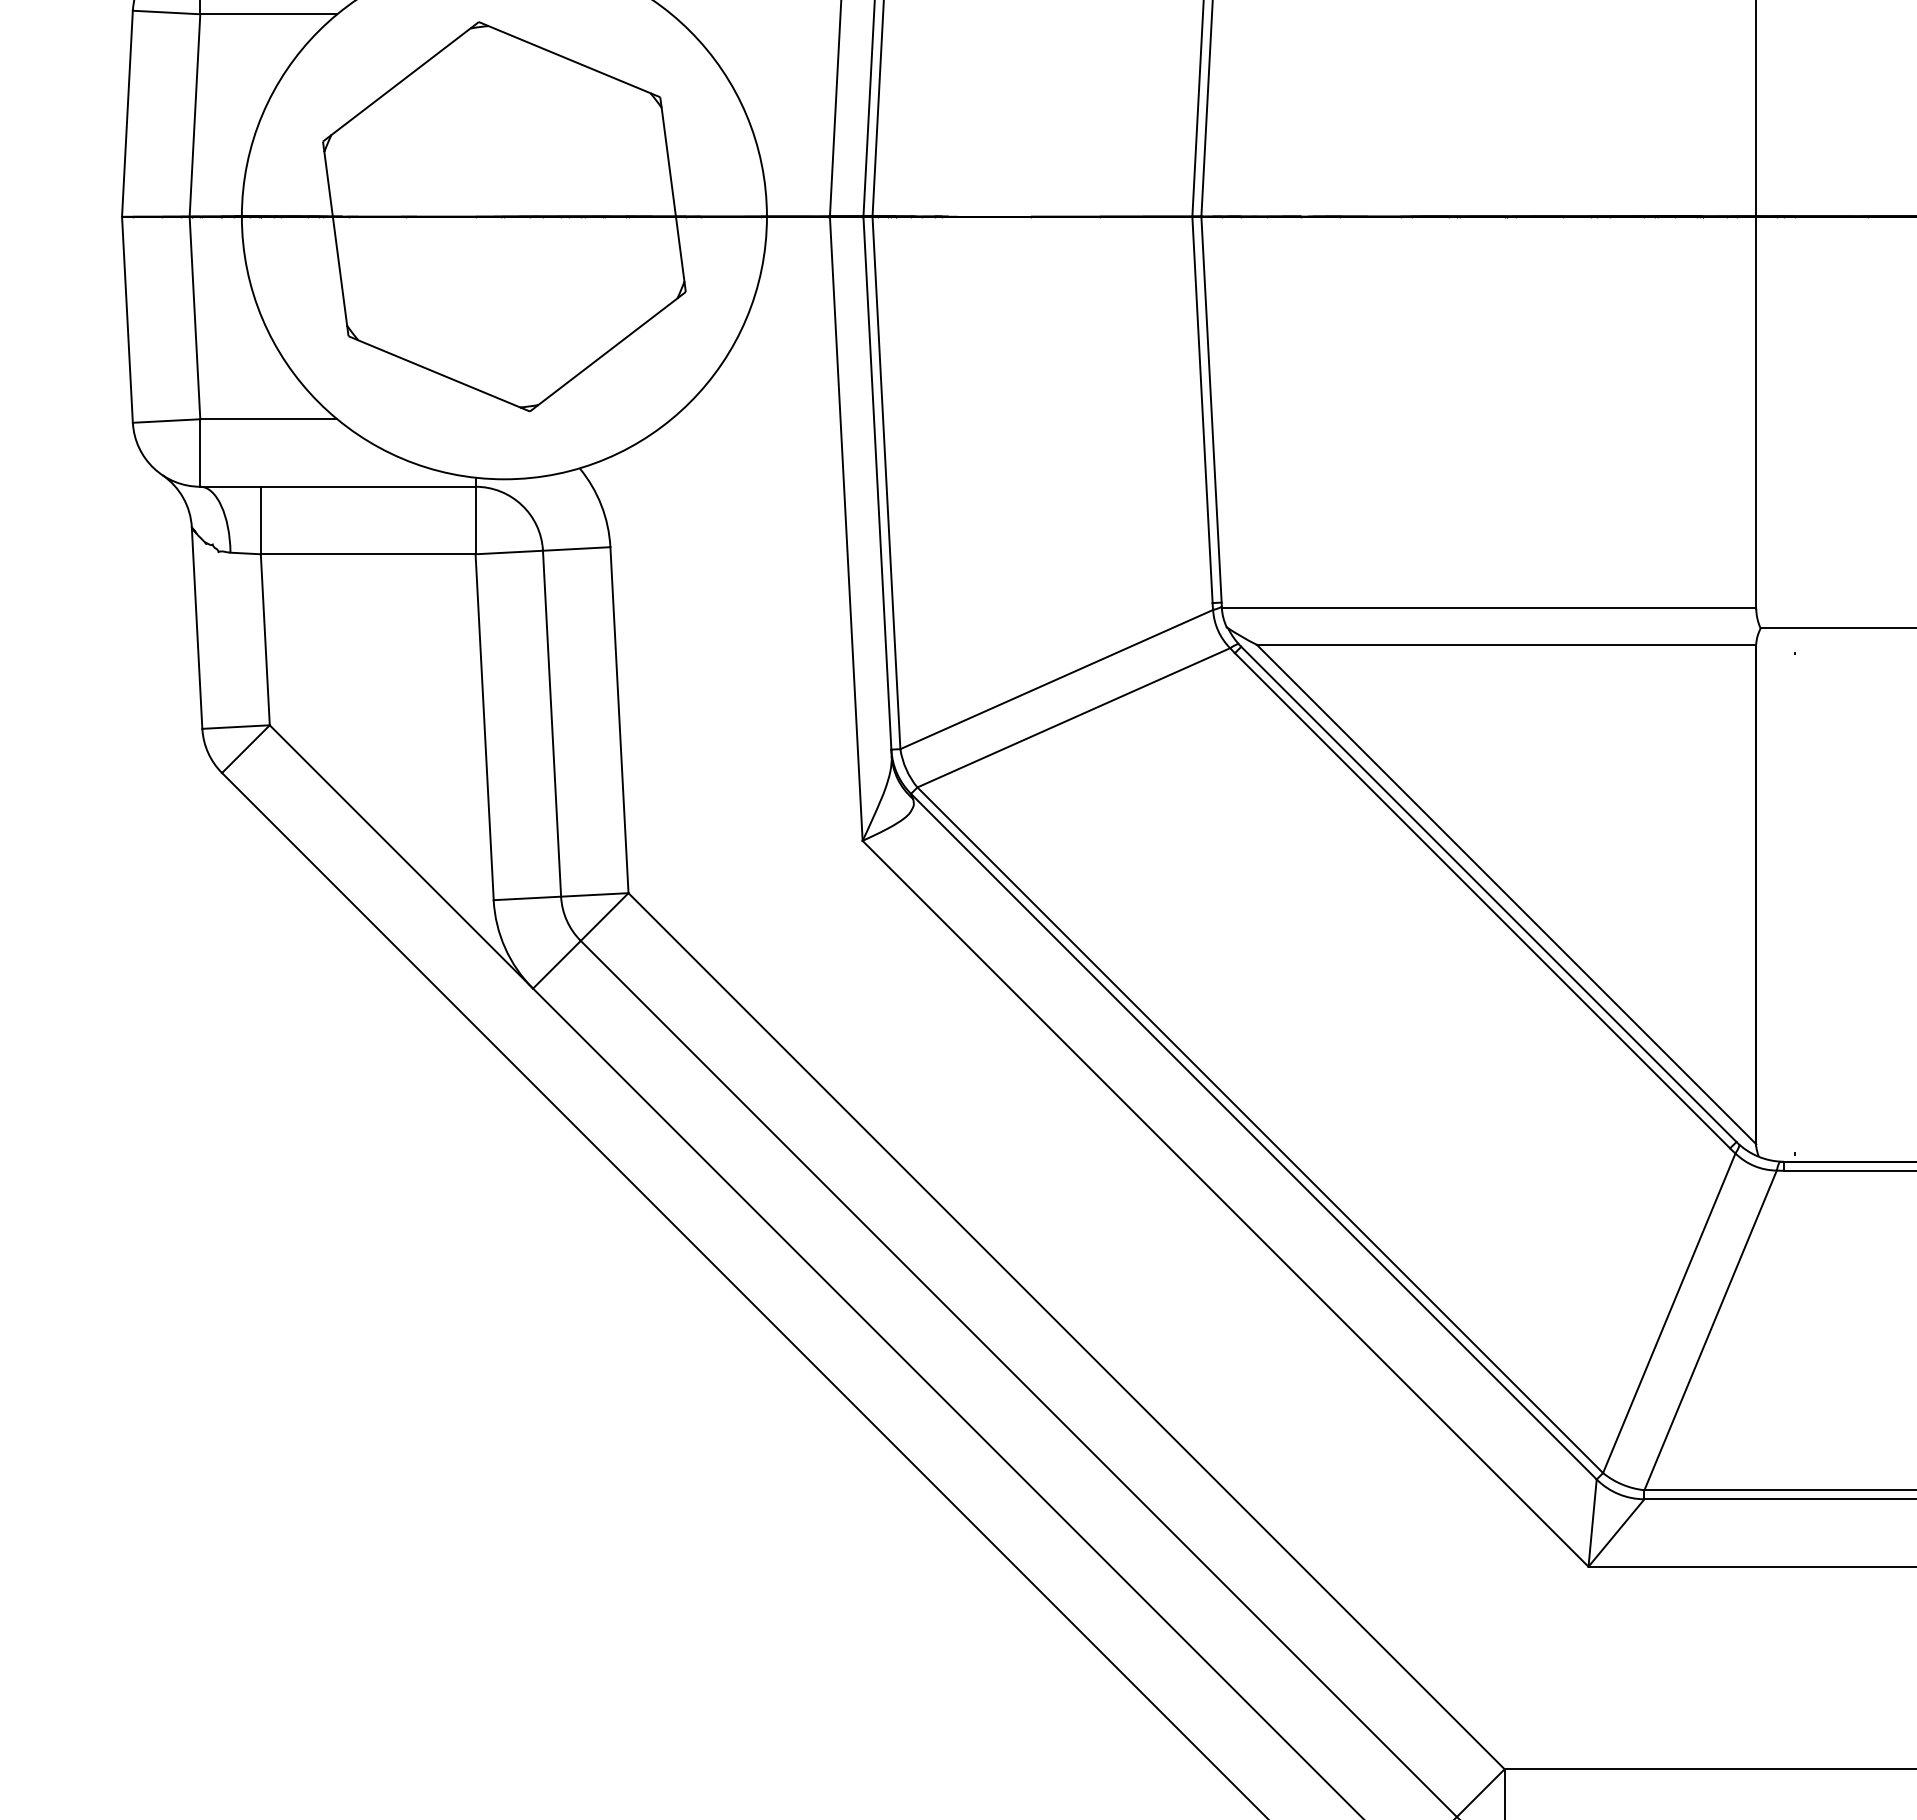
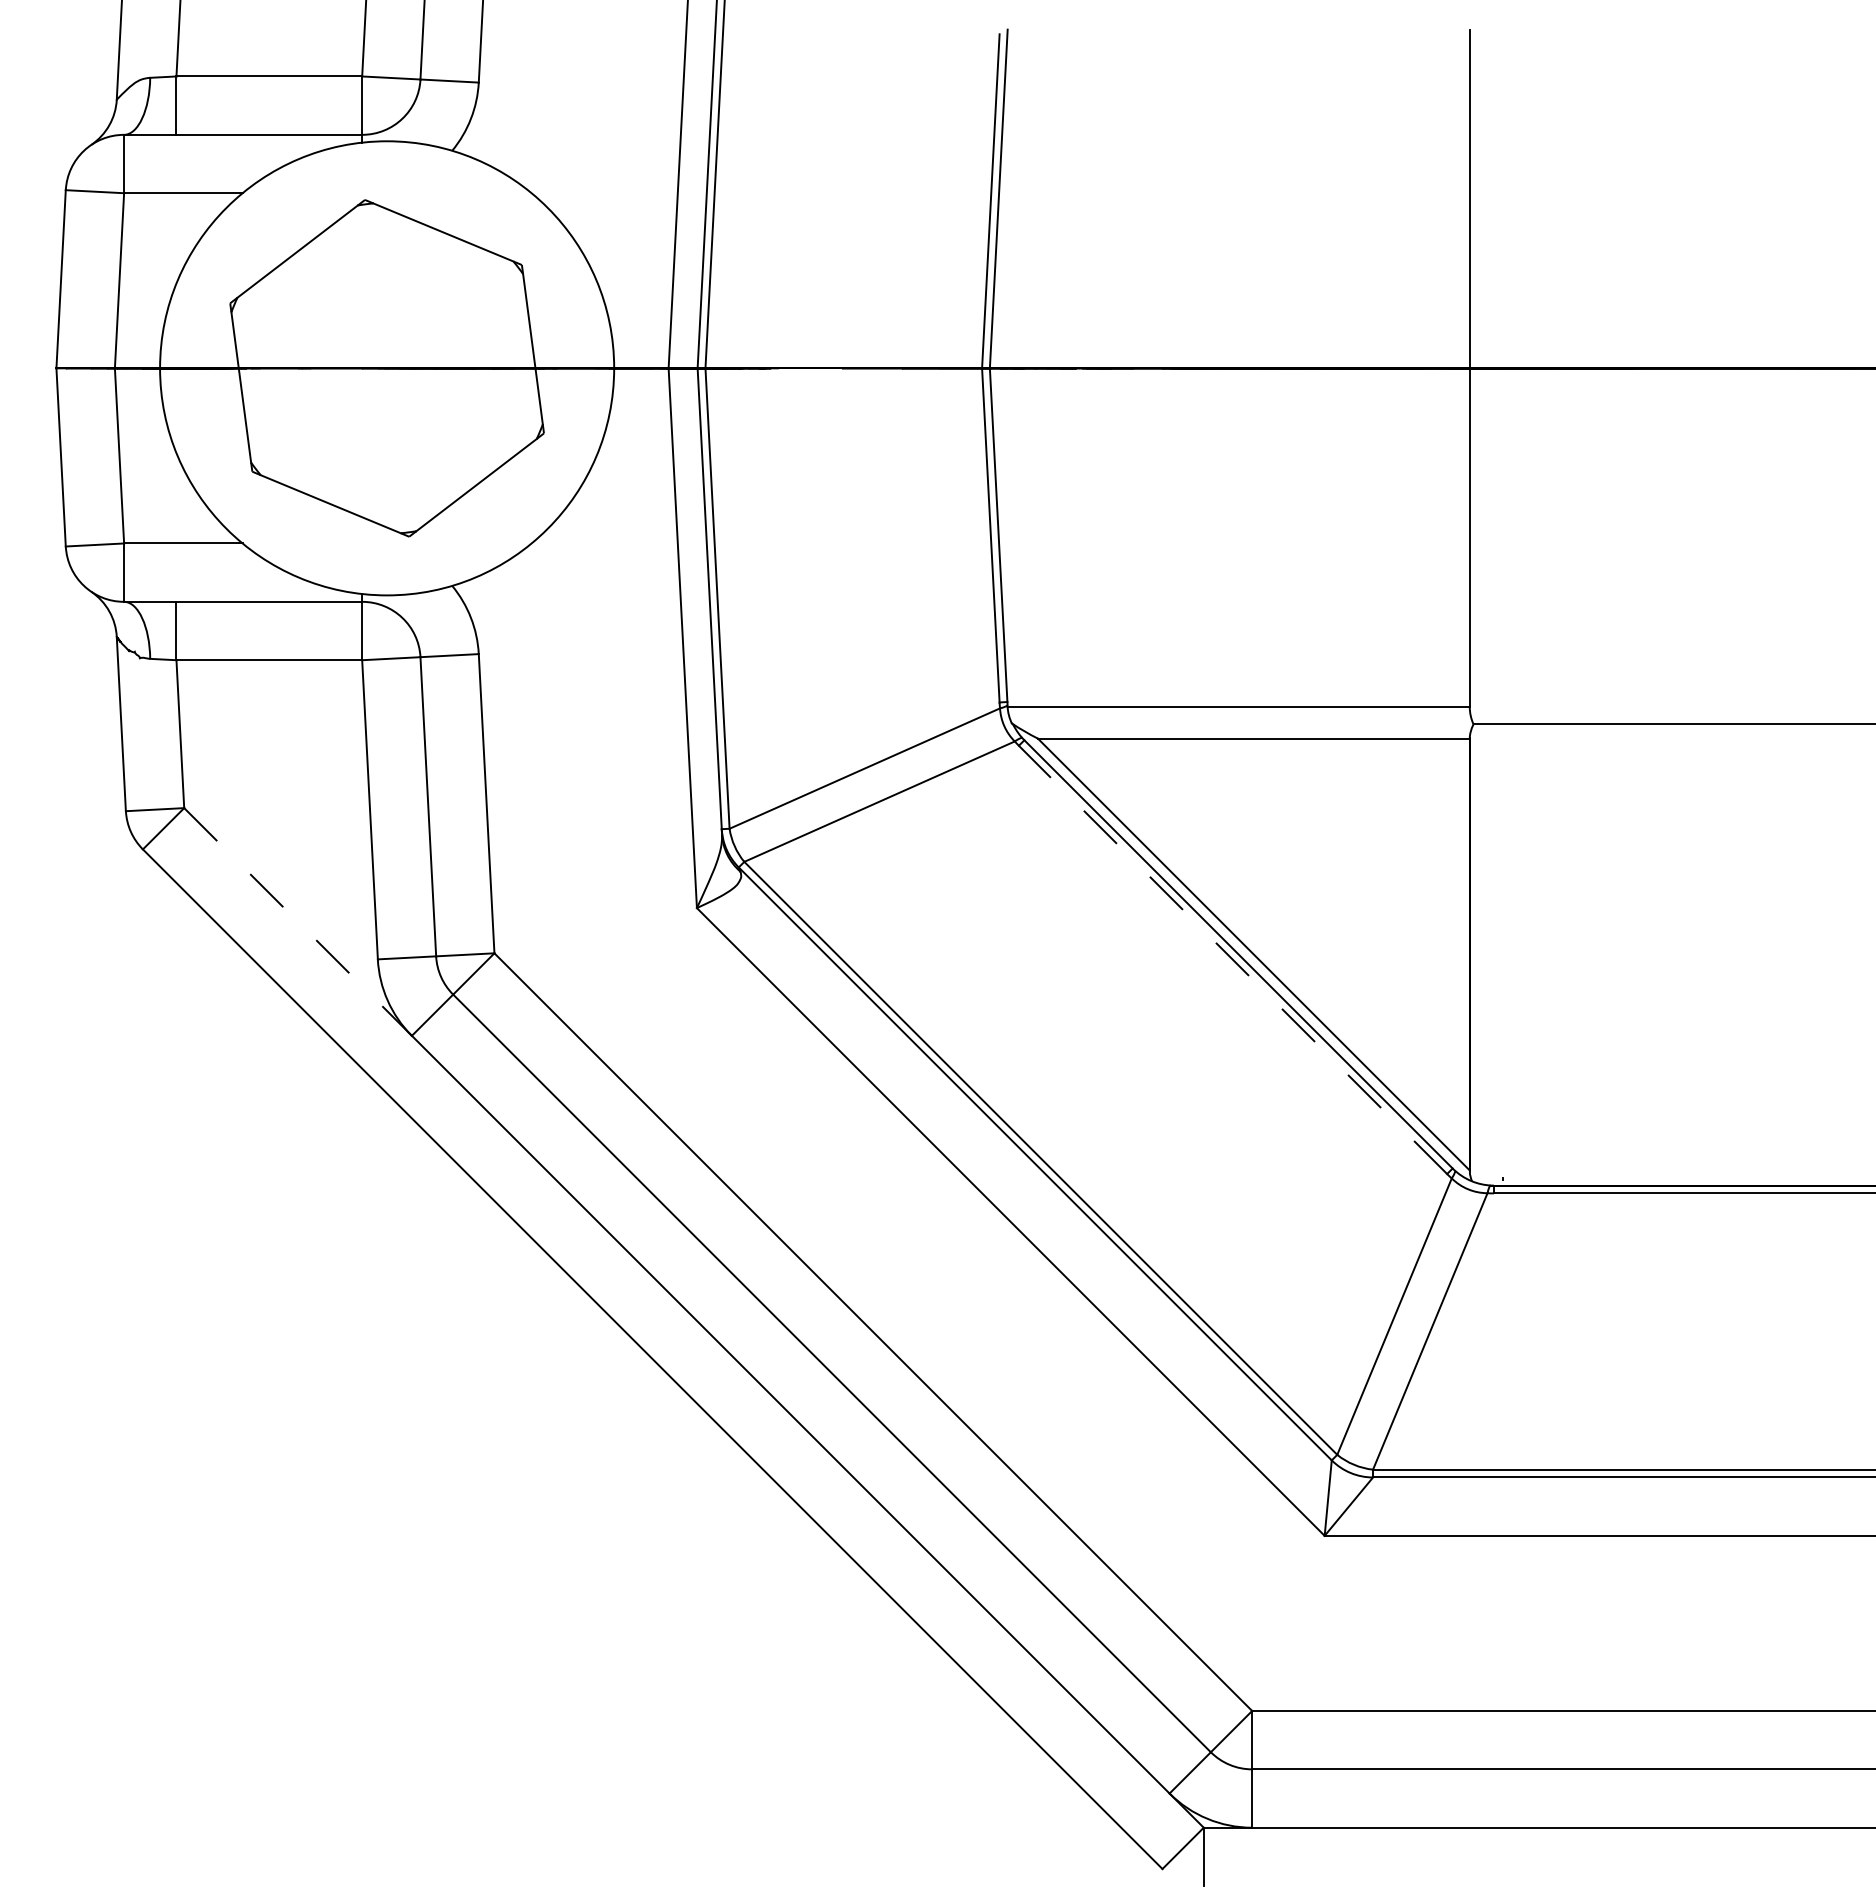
line: (401, 857) -> (298, 922), solid -> dashed
line: (1483, 900) -> (1233, 959), solid -> dashed

